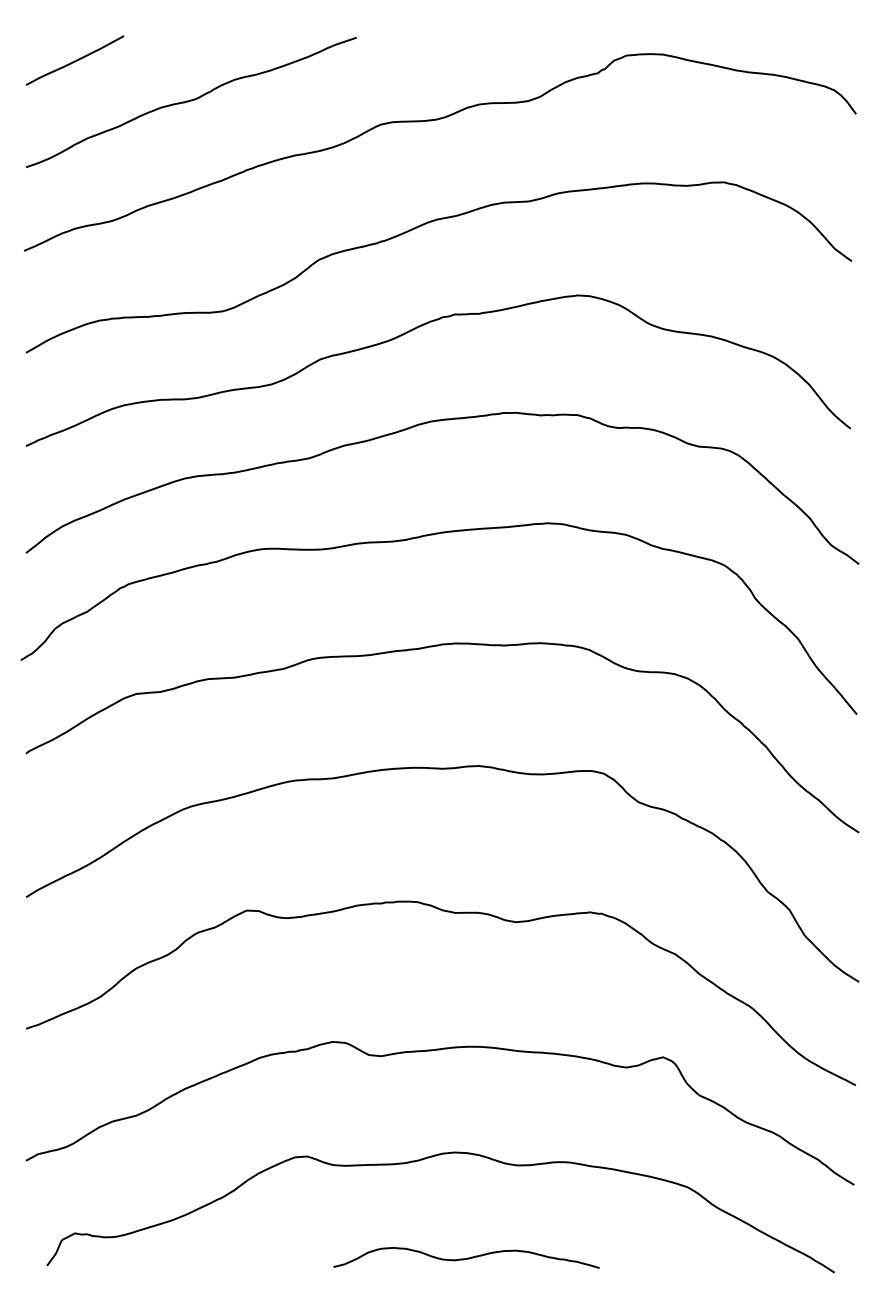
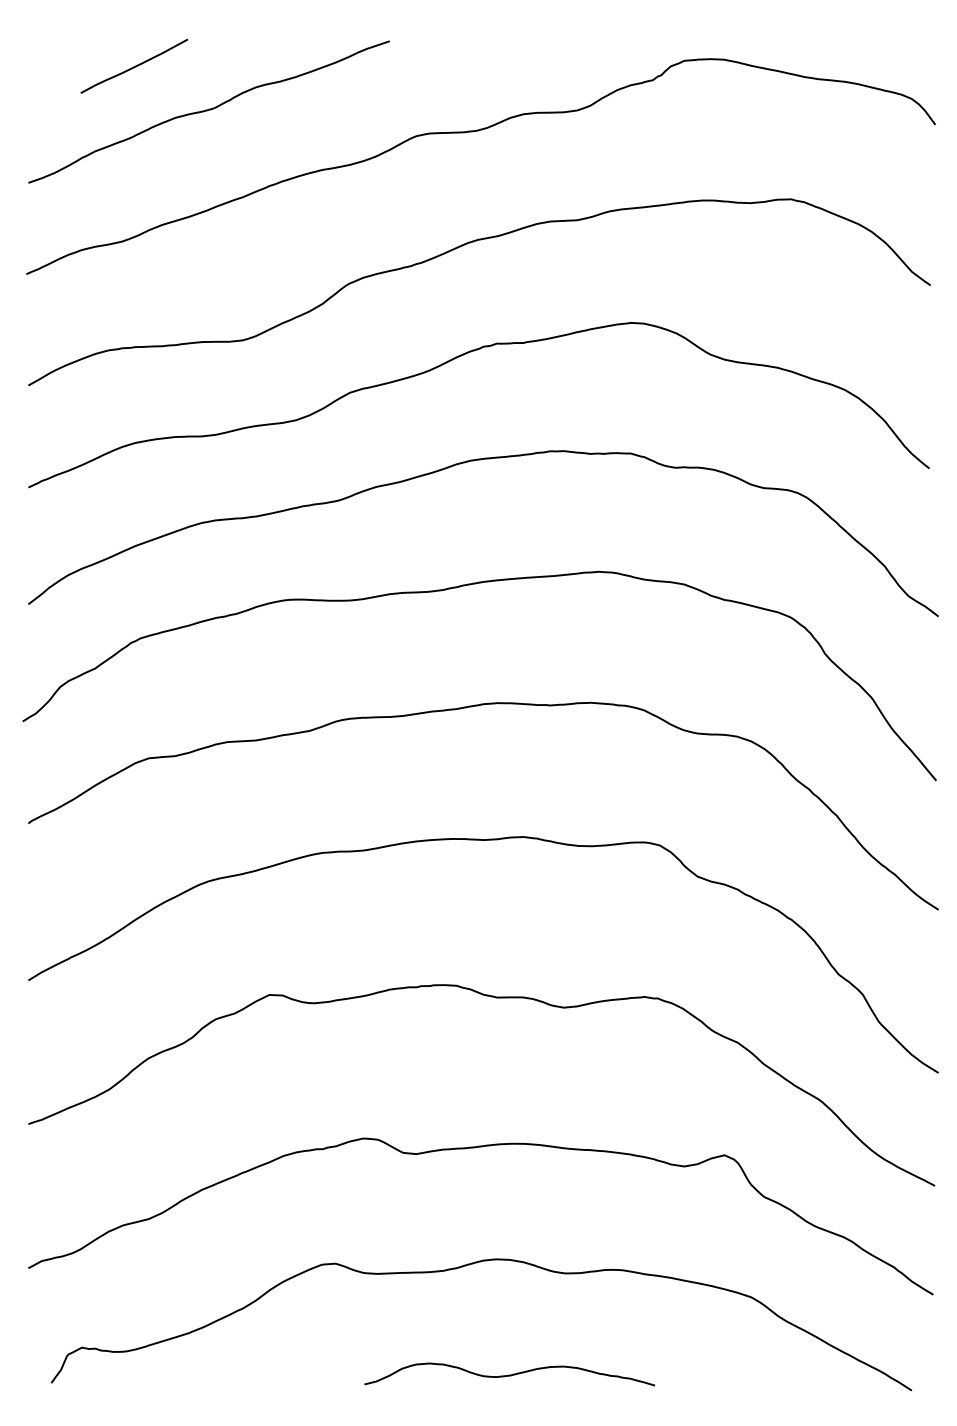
curve: (74, 60) -> (133, 66), moved

